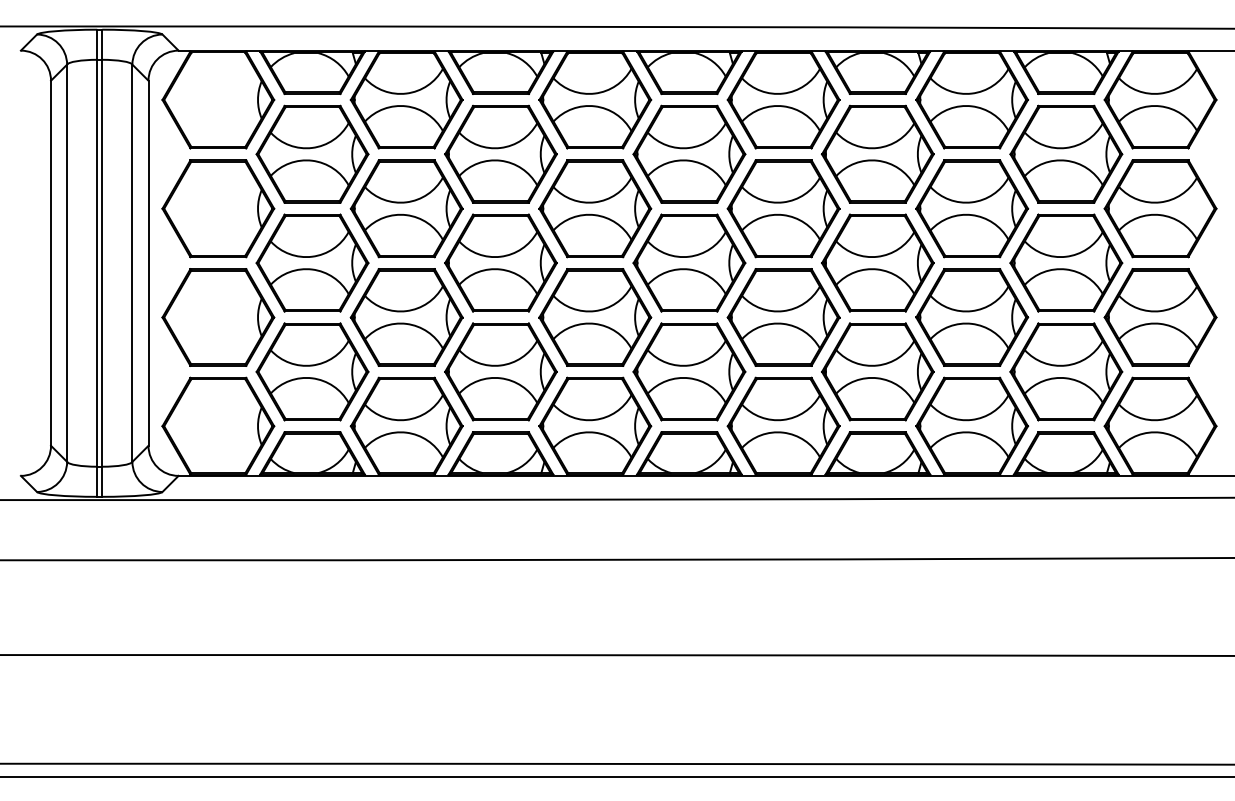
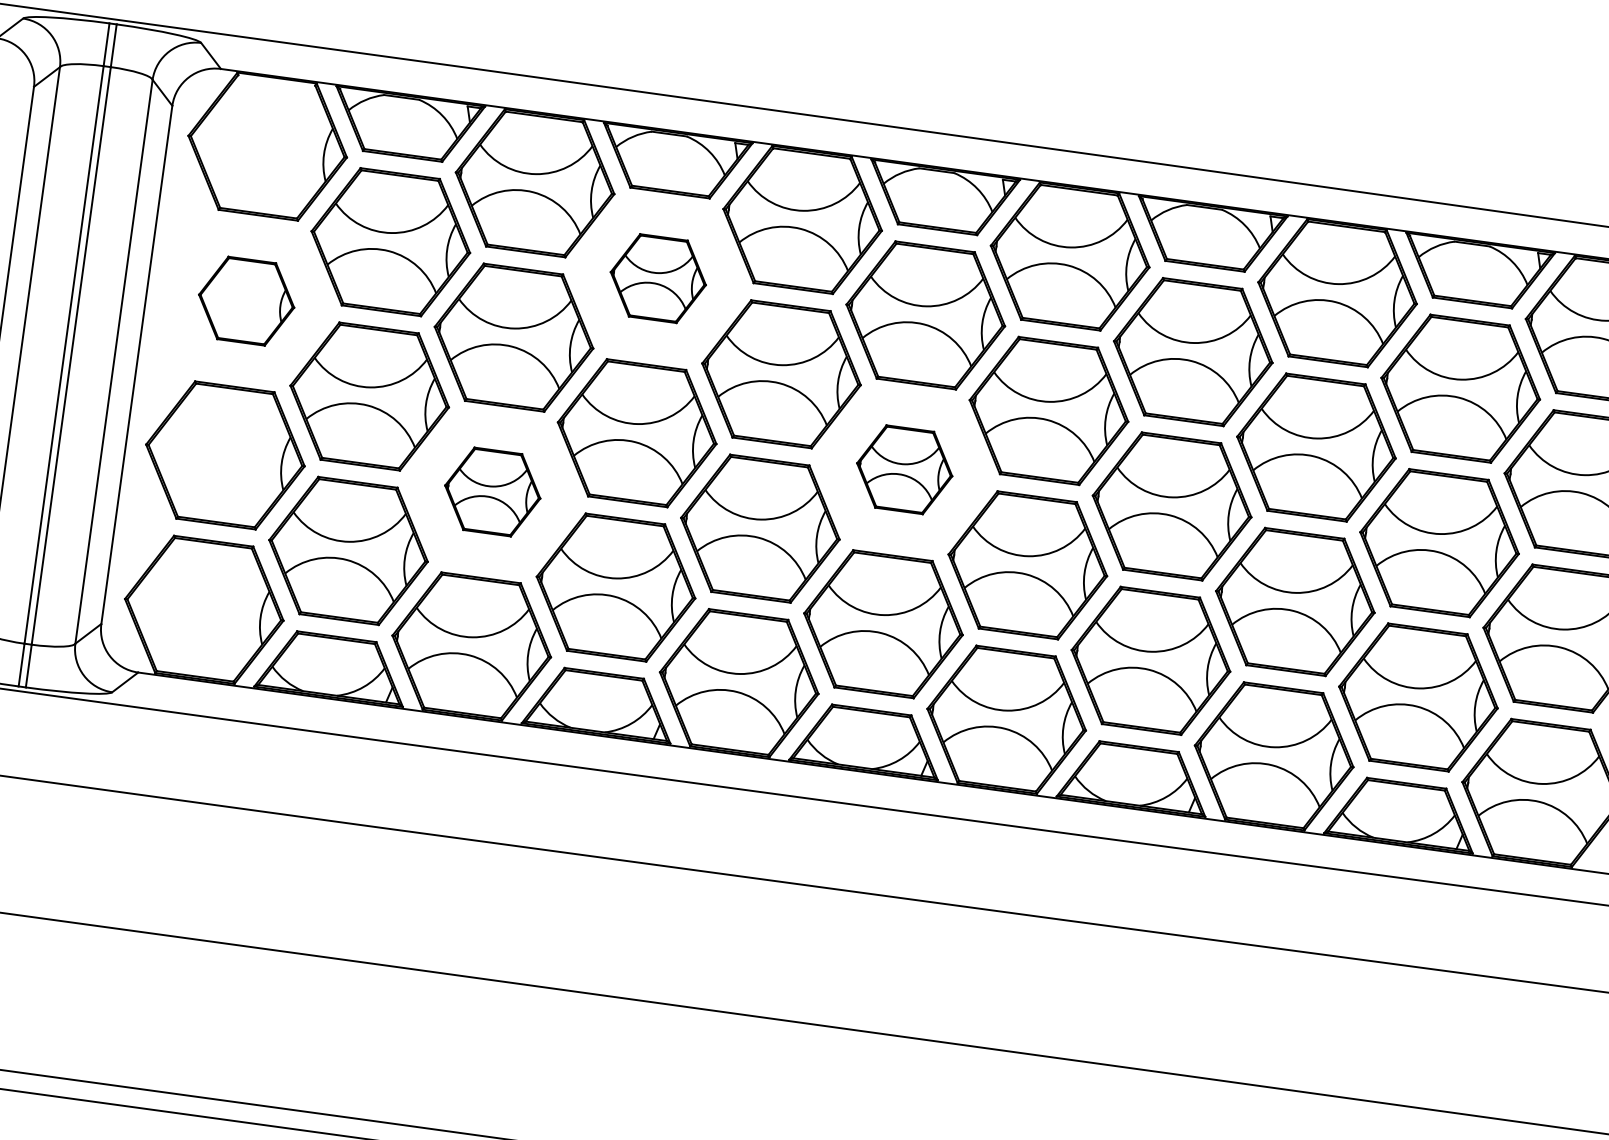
part: (500, 153) -> (657, 277), size x0.6
part: (218, 208) -> (246, 300), size x0.6
part: (689, 262) -> (904, 468), size x0.6
part: (406, 317) -> (492, 492), size x0.6

